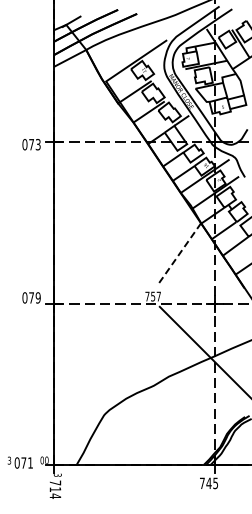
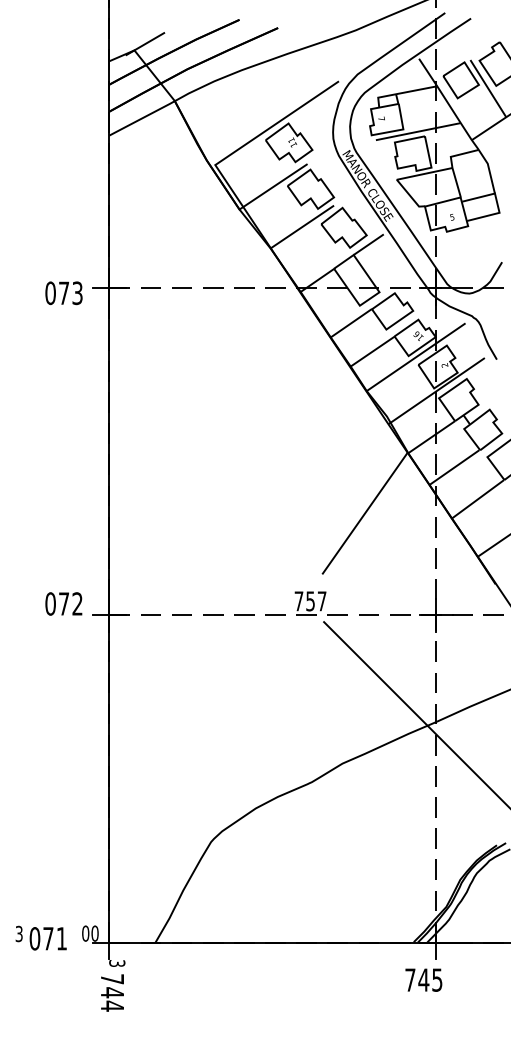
line: (180, 252) -> (366, 511), dashed -> solid
text: (37, 297) -> (76, 603), 079 -> 072
text: (55, 489) -> (112, 992), 714 -> 744

